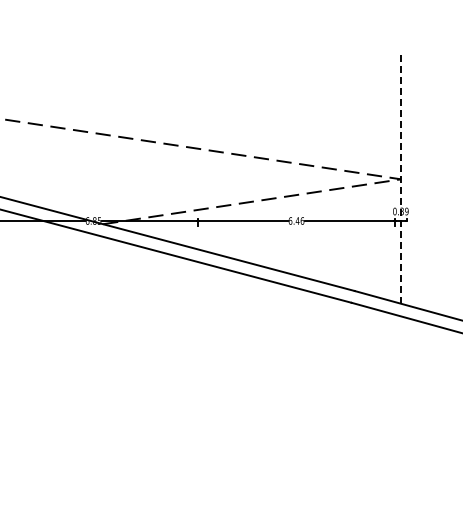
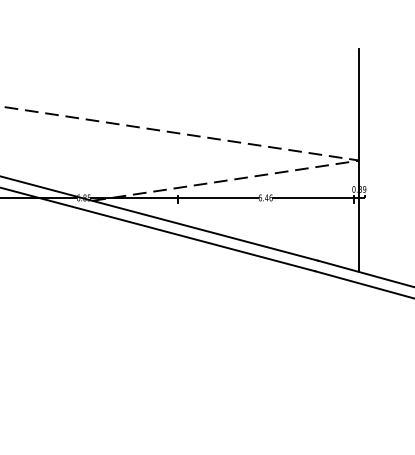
line: (401, 179) -> (359, 160), dashed -> solid

